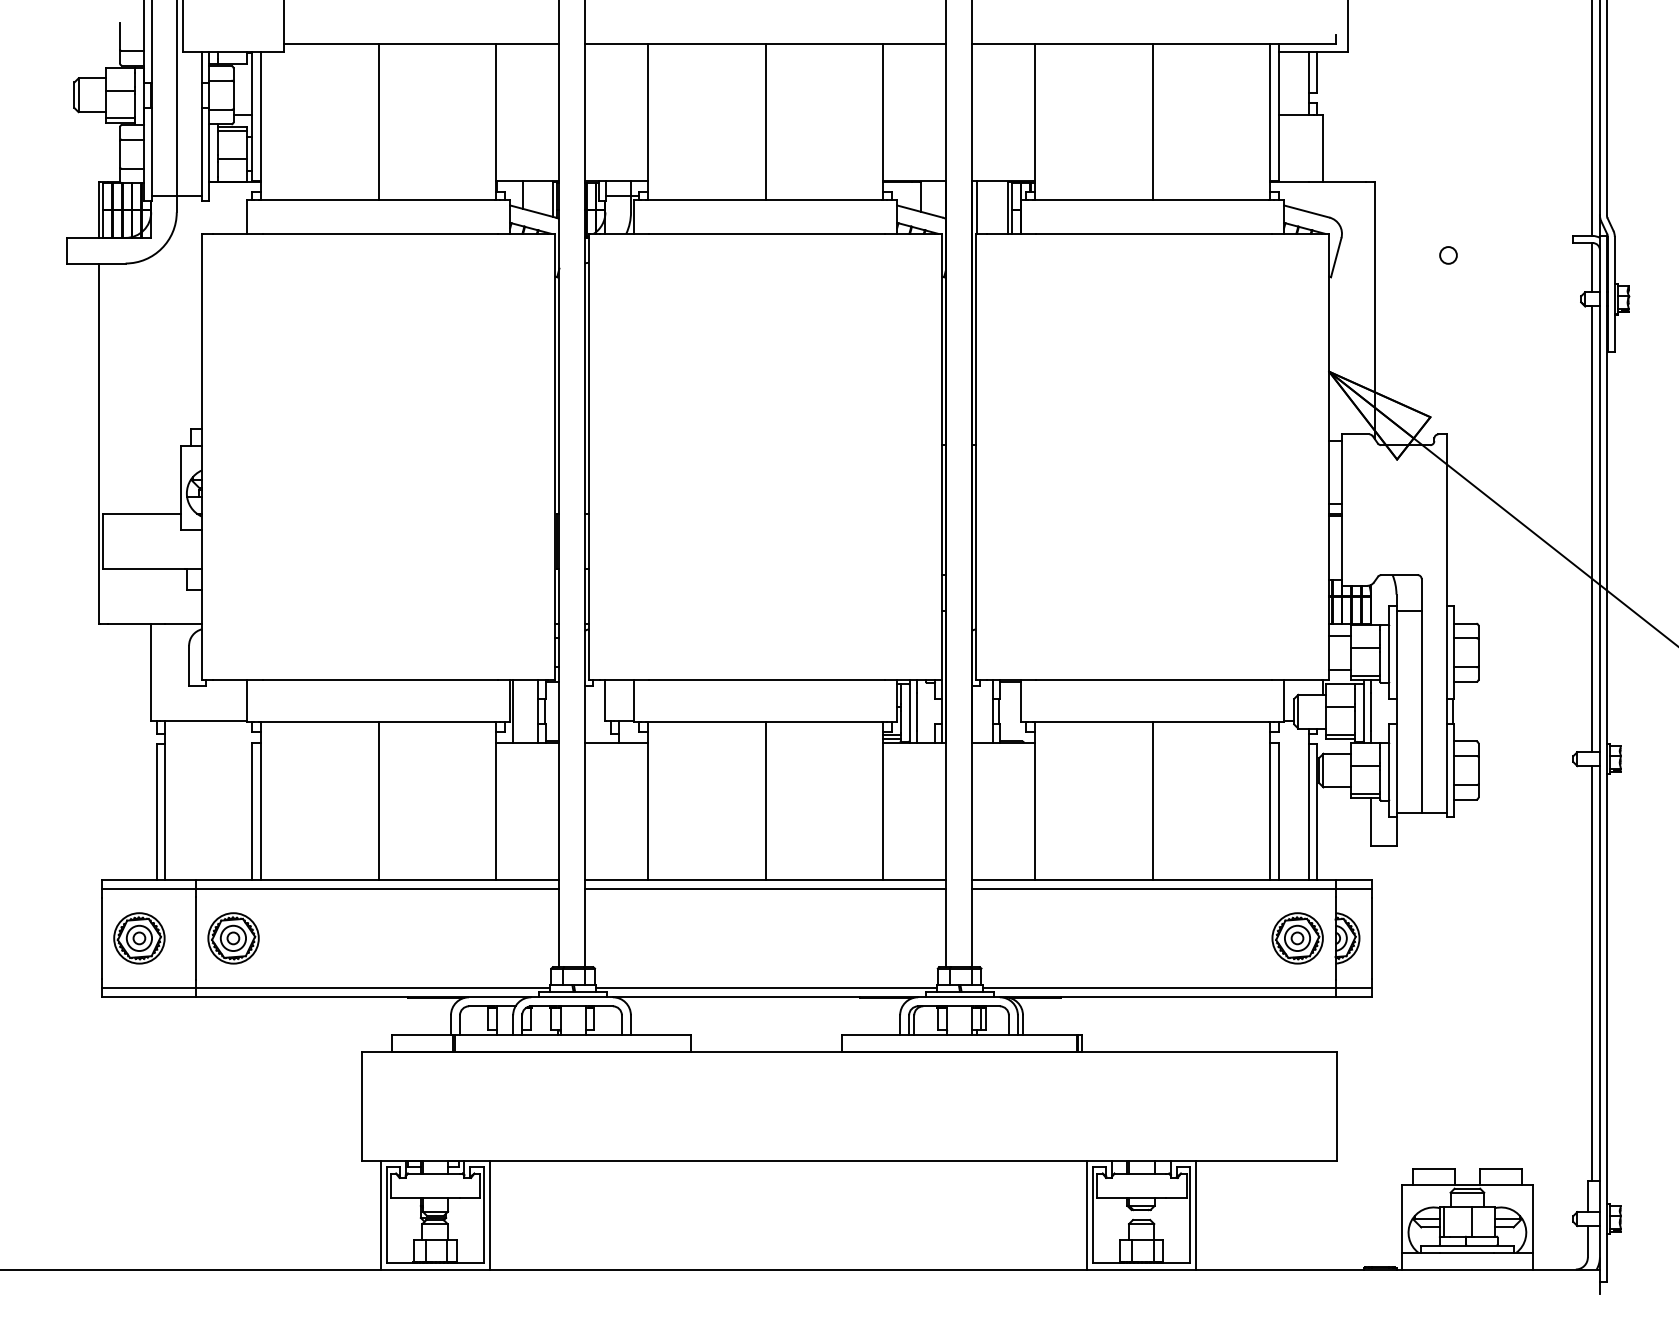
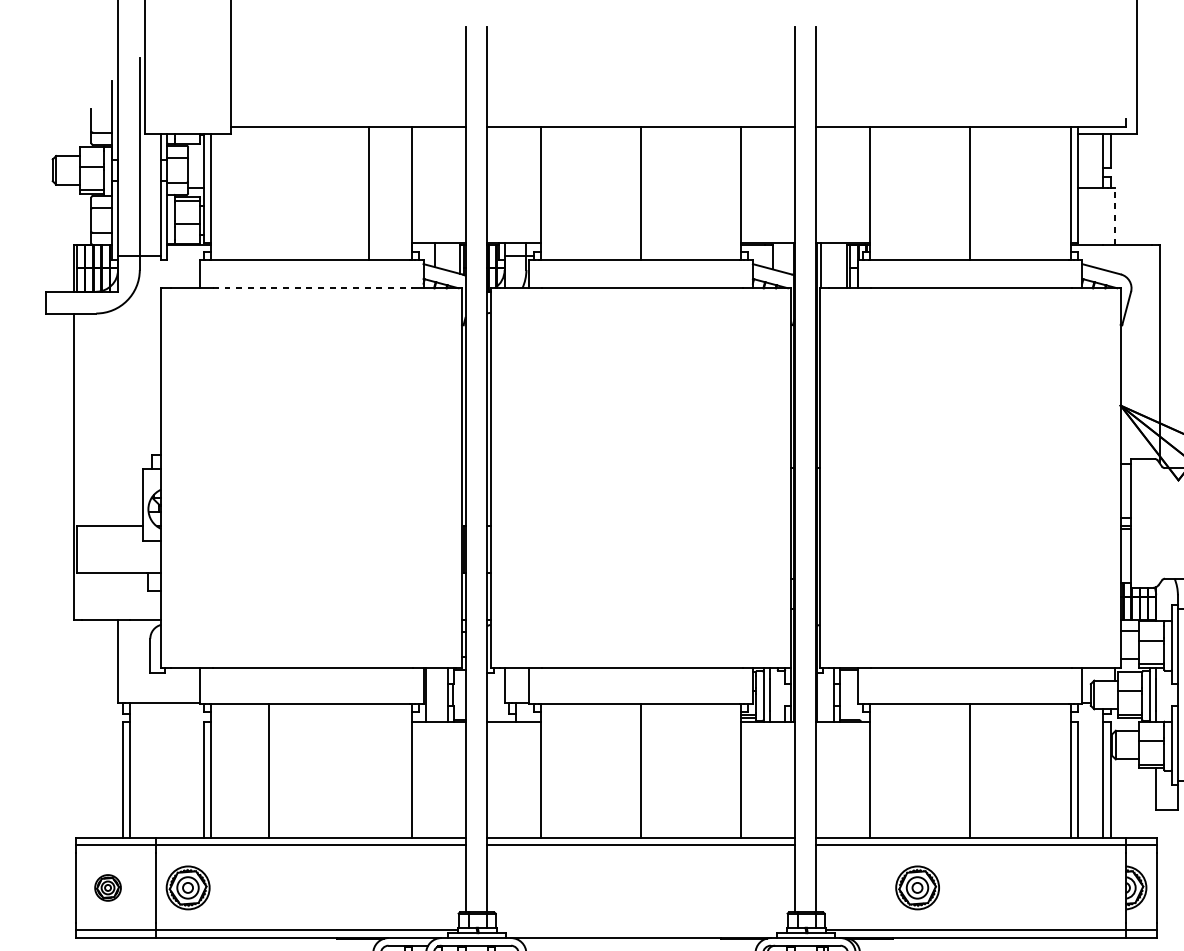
line: (378, 122) -> (368, 193), moved
line: (1322, 148) -> (1114, 215), solid -> dashed
line: (380, 233) -> (313, 287), solid -> dashed
line: (378, 800) -> (268, 770), moved
part: (139, 938) -> (108, 888), size x0.6
part: (1297, 938) -> (917, 888), moved
line: (766, 988) -> (641, 930), removed

